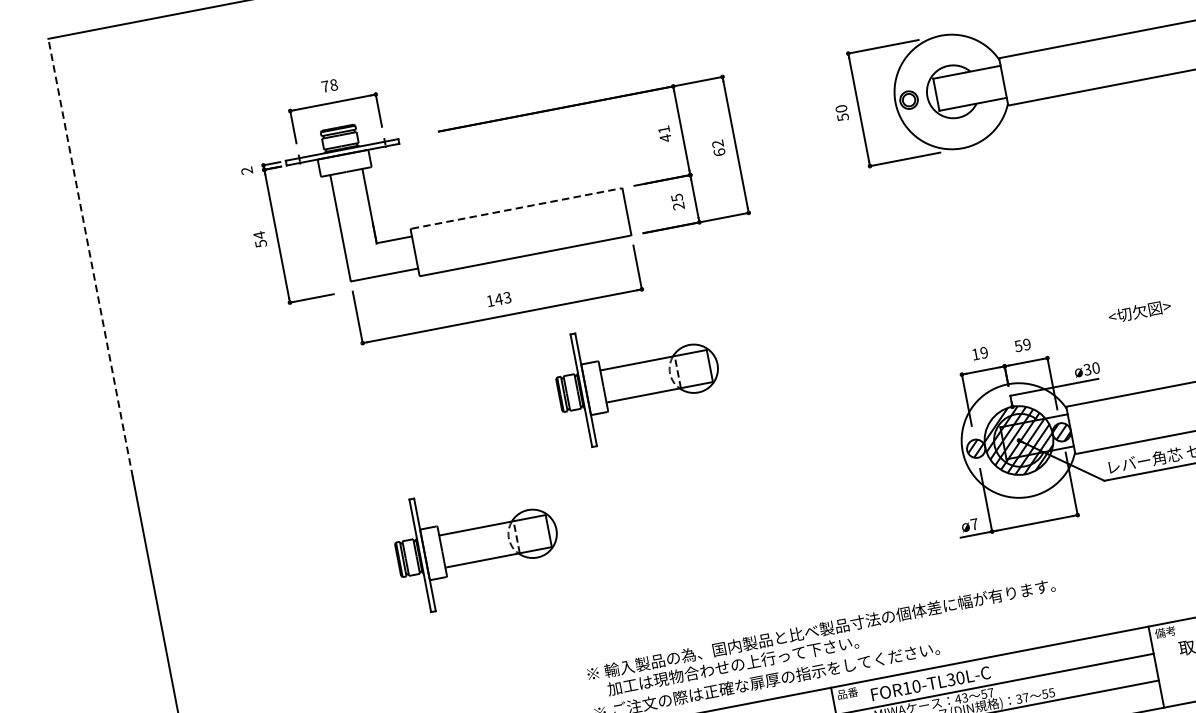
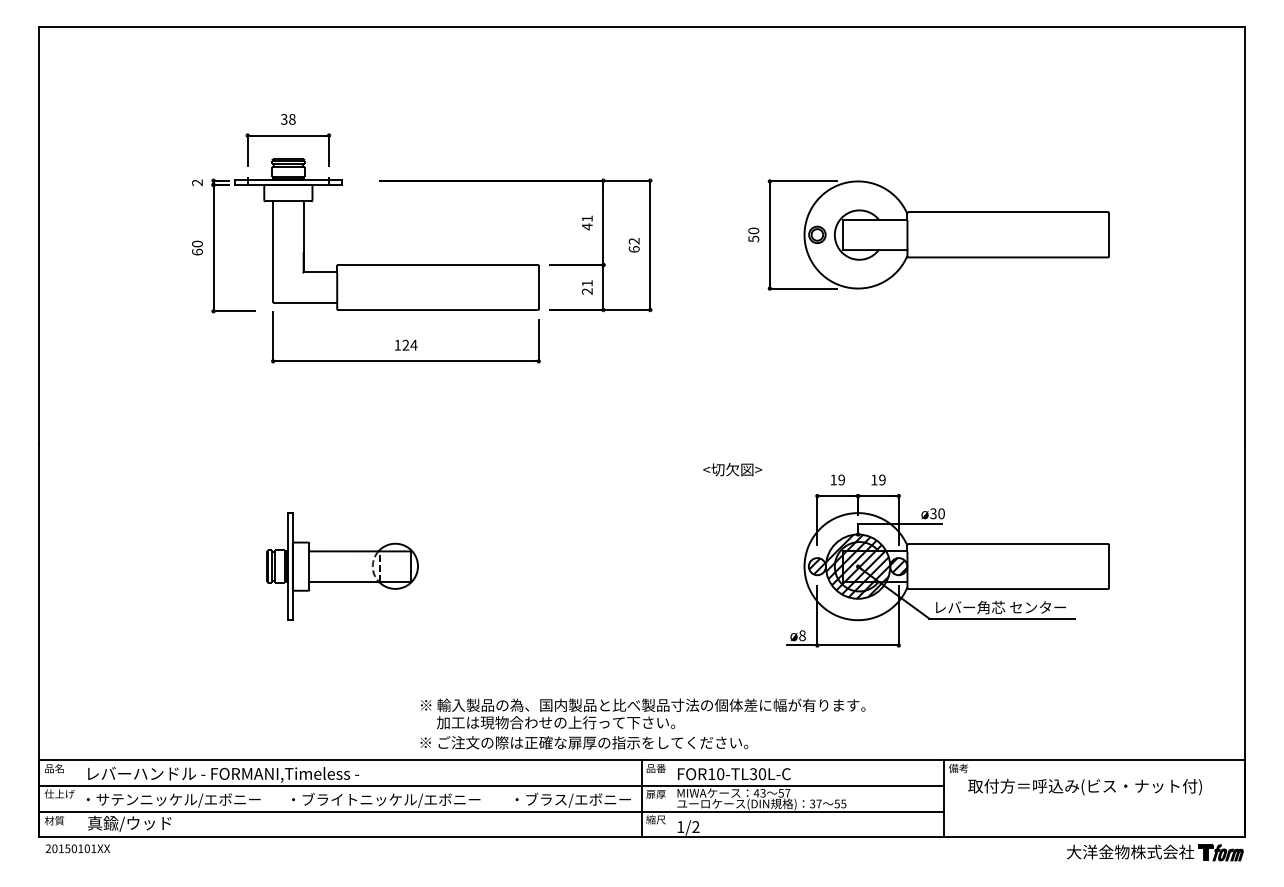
text: (324, 86) -> (283, 119), 78 -> 38
text: (677, 197) -> (587, 283), 25 -> 21
line: (515, 208) -> (437, 264), dashed -> solid
text: (260, 238) -> (197, 247), 54 -> 60
line: (90, 258) -> (38, 235), dashed -> solid
text: (502, 297) -> (409, 344), 143 -> 124
text: (1139, 311) -> (732, 469), moved
text: (1018, 345) -> (874, 479), 59 -> 19
part: (638, 379) -> (519, 443), removed
text: (974, 524) -> (802, 635), ø7 -> ø8

